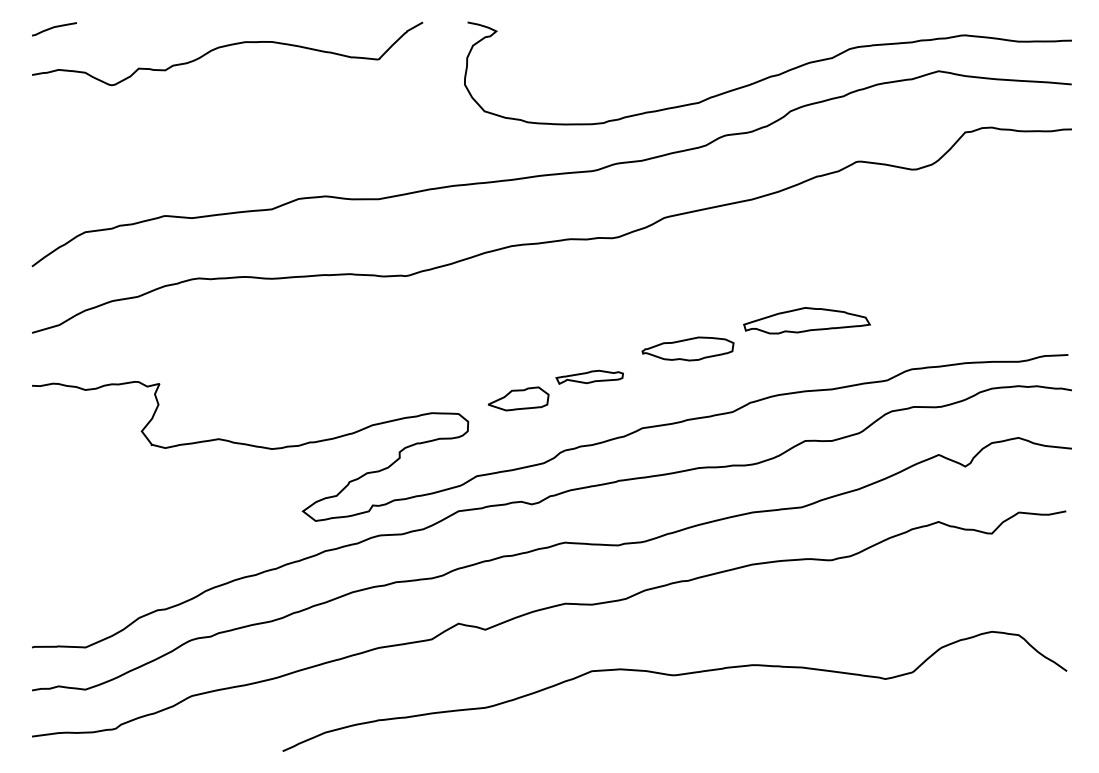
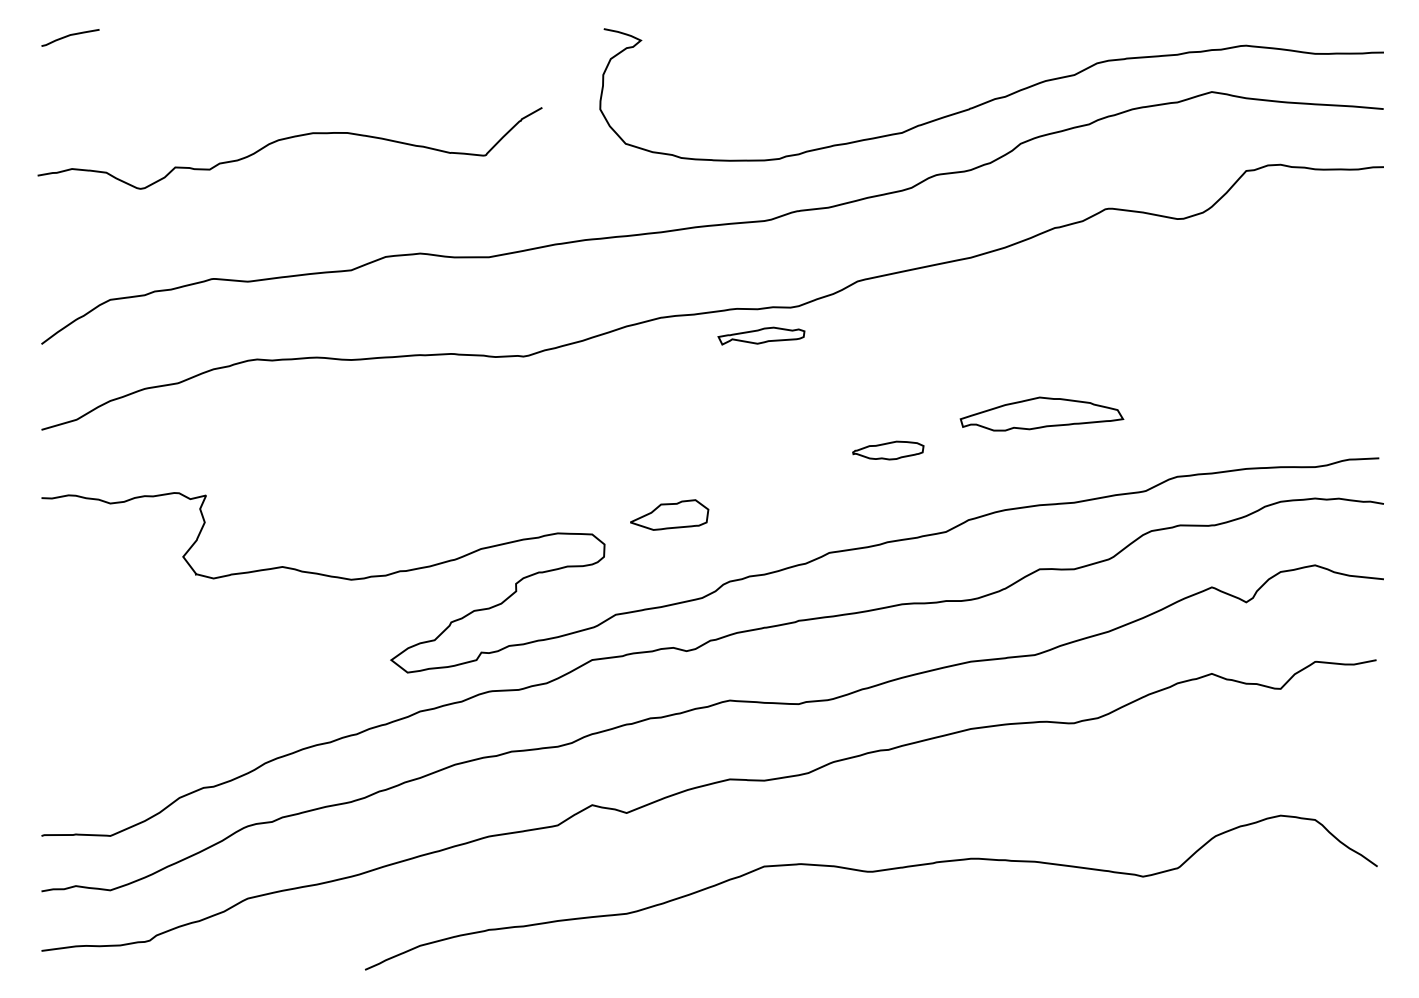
curve: (224, 47) -> (286, 140), moved
part: (687, 348) -> (887, 449), size x0.6
part: (589, 376) -> (761, 335), moved

